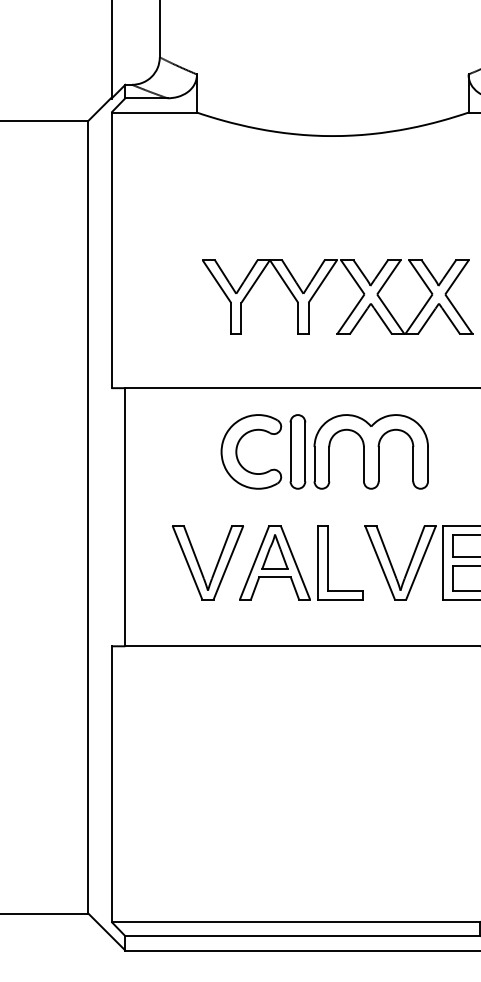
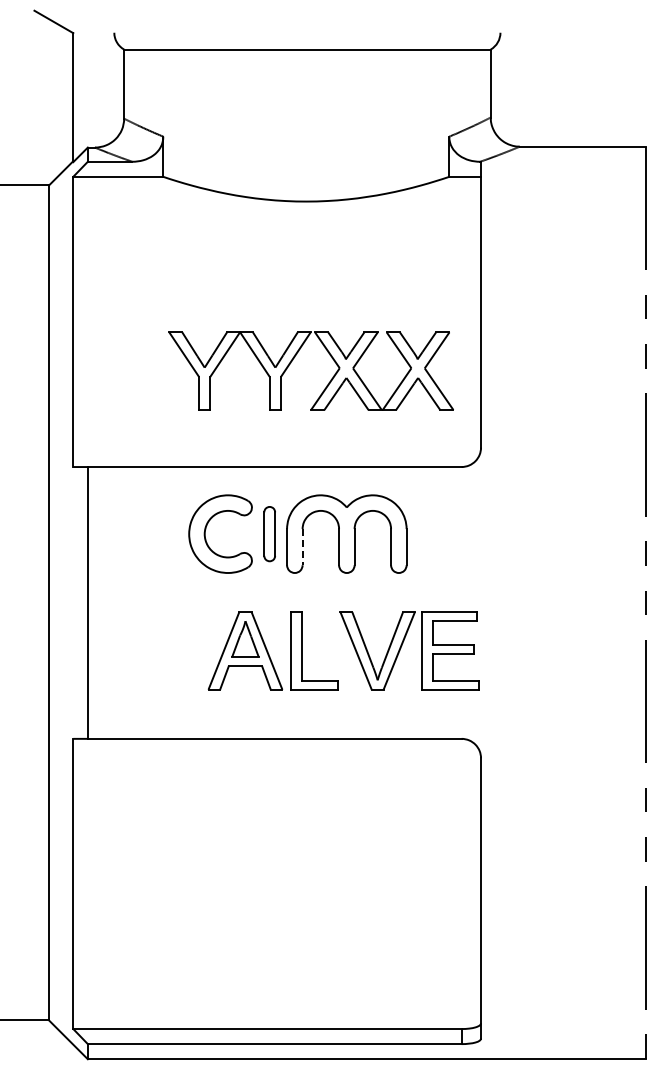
part: (297, 451) -> (269, 533), size x0.7
line: (329, 464) -> (302, 547), solid -> dashed
part: (200, 565) -> (166, 653), removed

